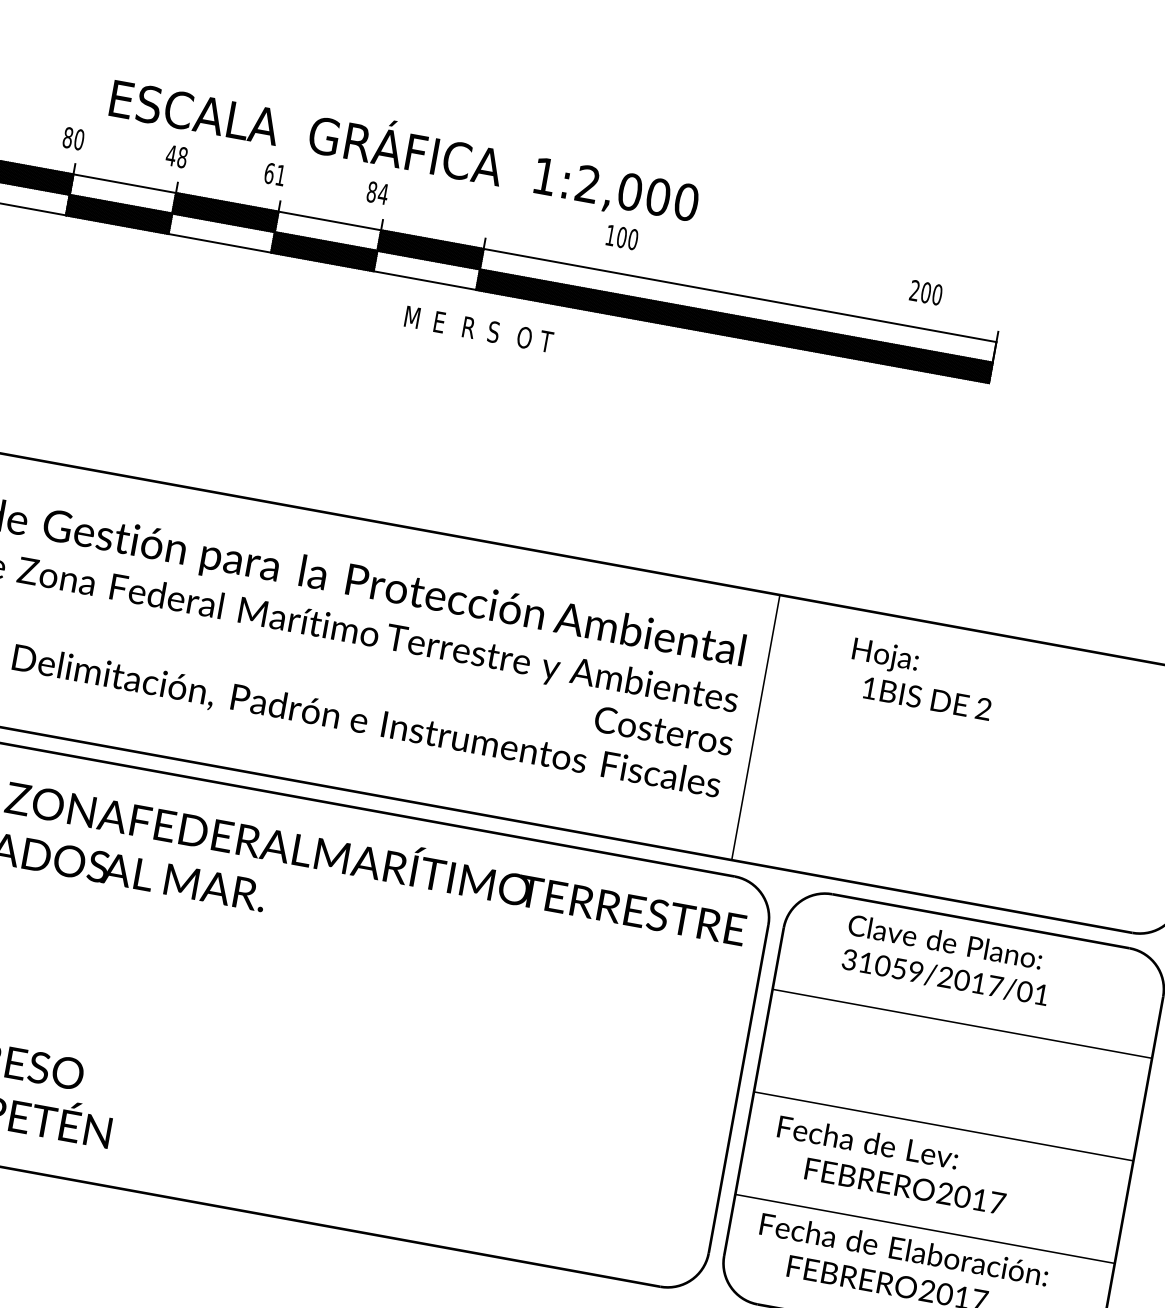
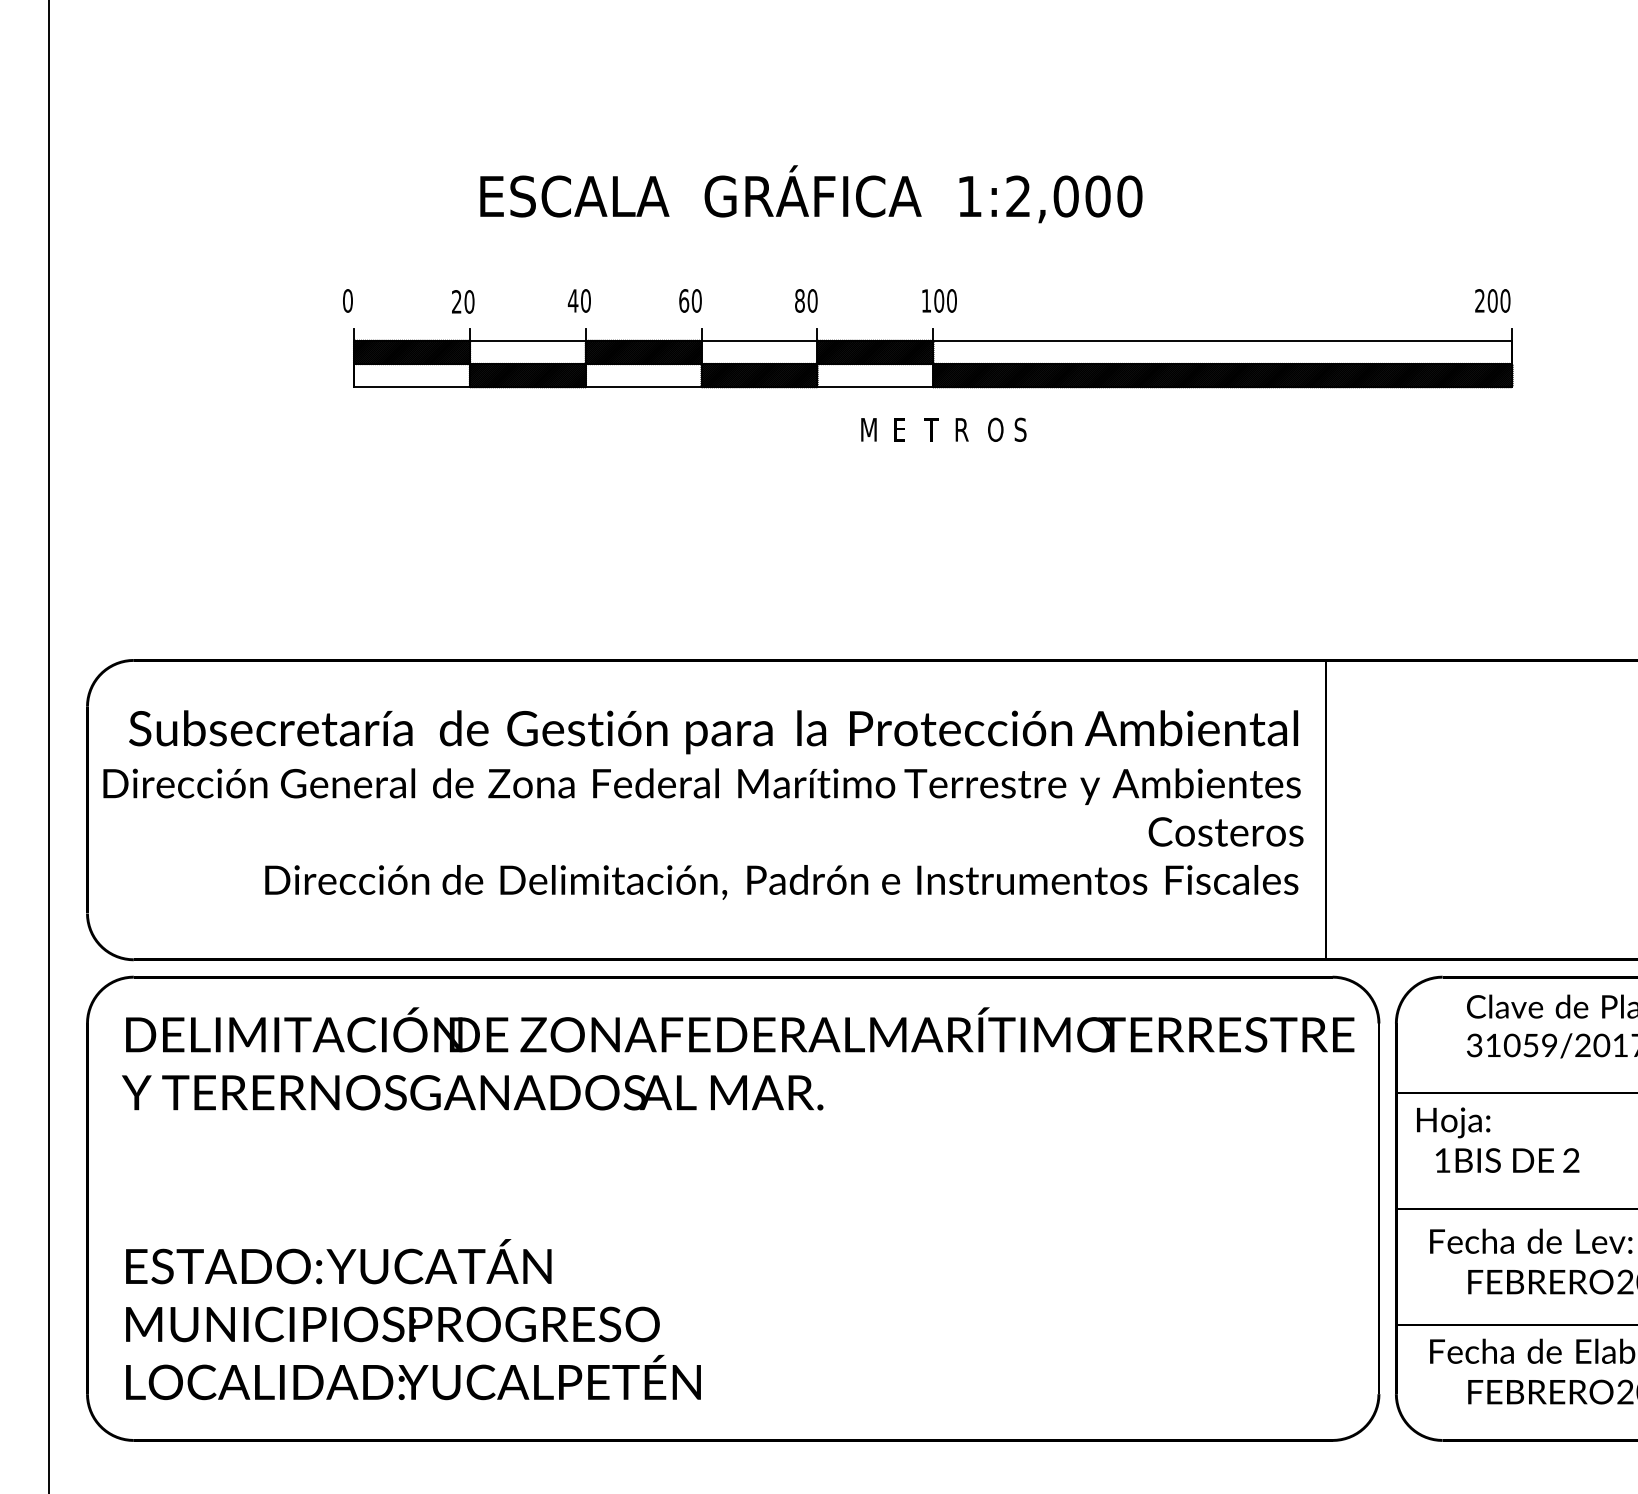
text: (67, 137) -> (456, 301), 80 -> 20
text: (405, 149) -> (811, 194), moved
text: (182, 157) -> (585, 300), 48 -> 40
text: (280, 175) -> (696, 300), 61 -> 60
text: (383, 193) -> (812, 300), 84 -> 80
text: (622, 237) -> (939, 300), moved
text: (925, 292) -> (1492, 300), moved
text: (467, 327) -> (931, 429), R -> T
text: (494, 331) -> (961, 429), S -> R
text: (545, 341) -> (1019, 429), T -> S
text: (922, 678) -> (1498, 1139), moved

